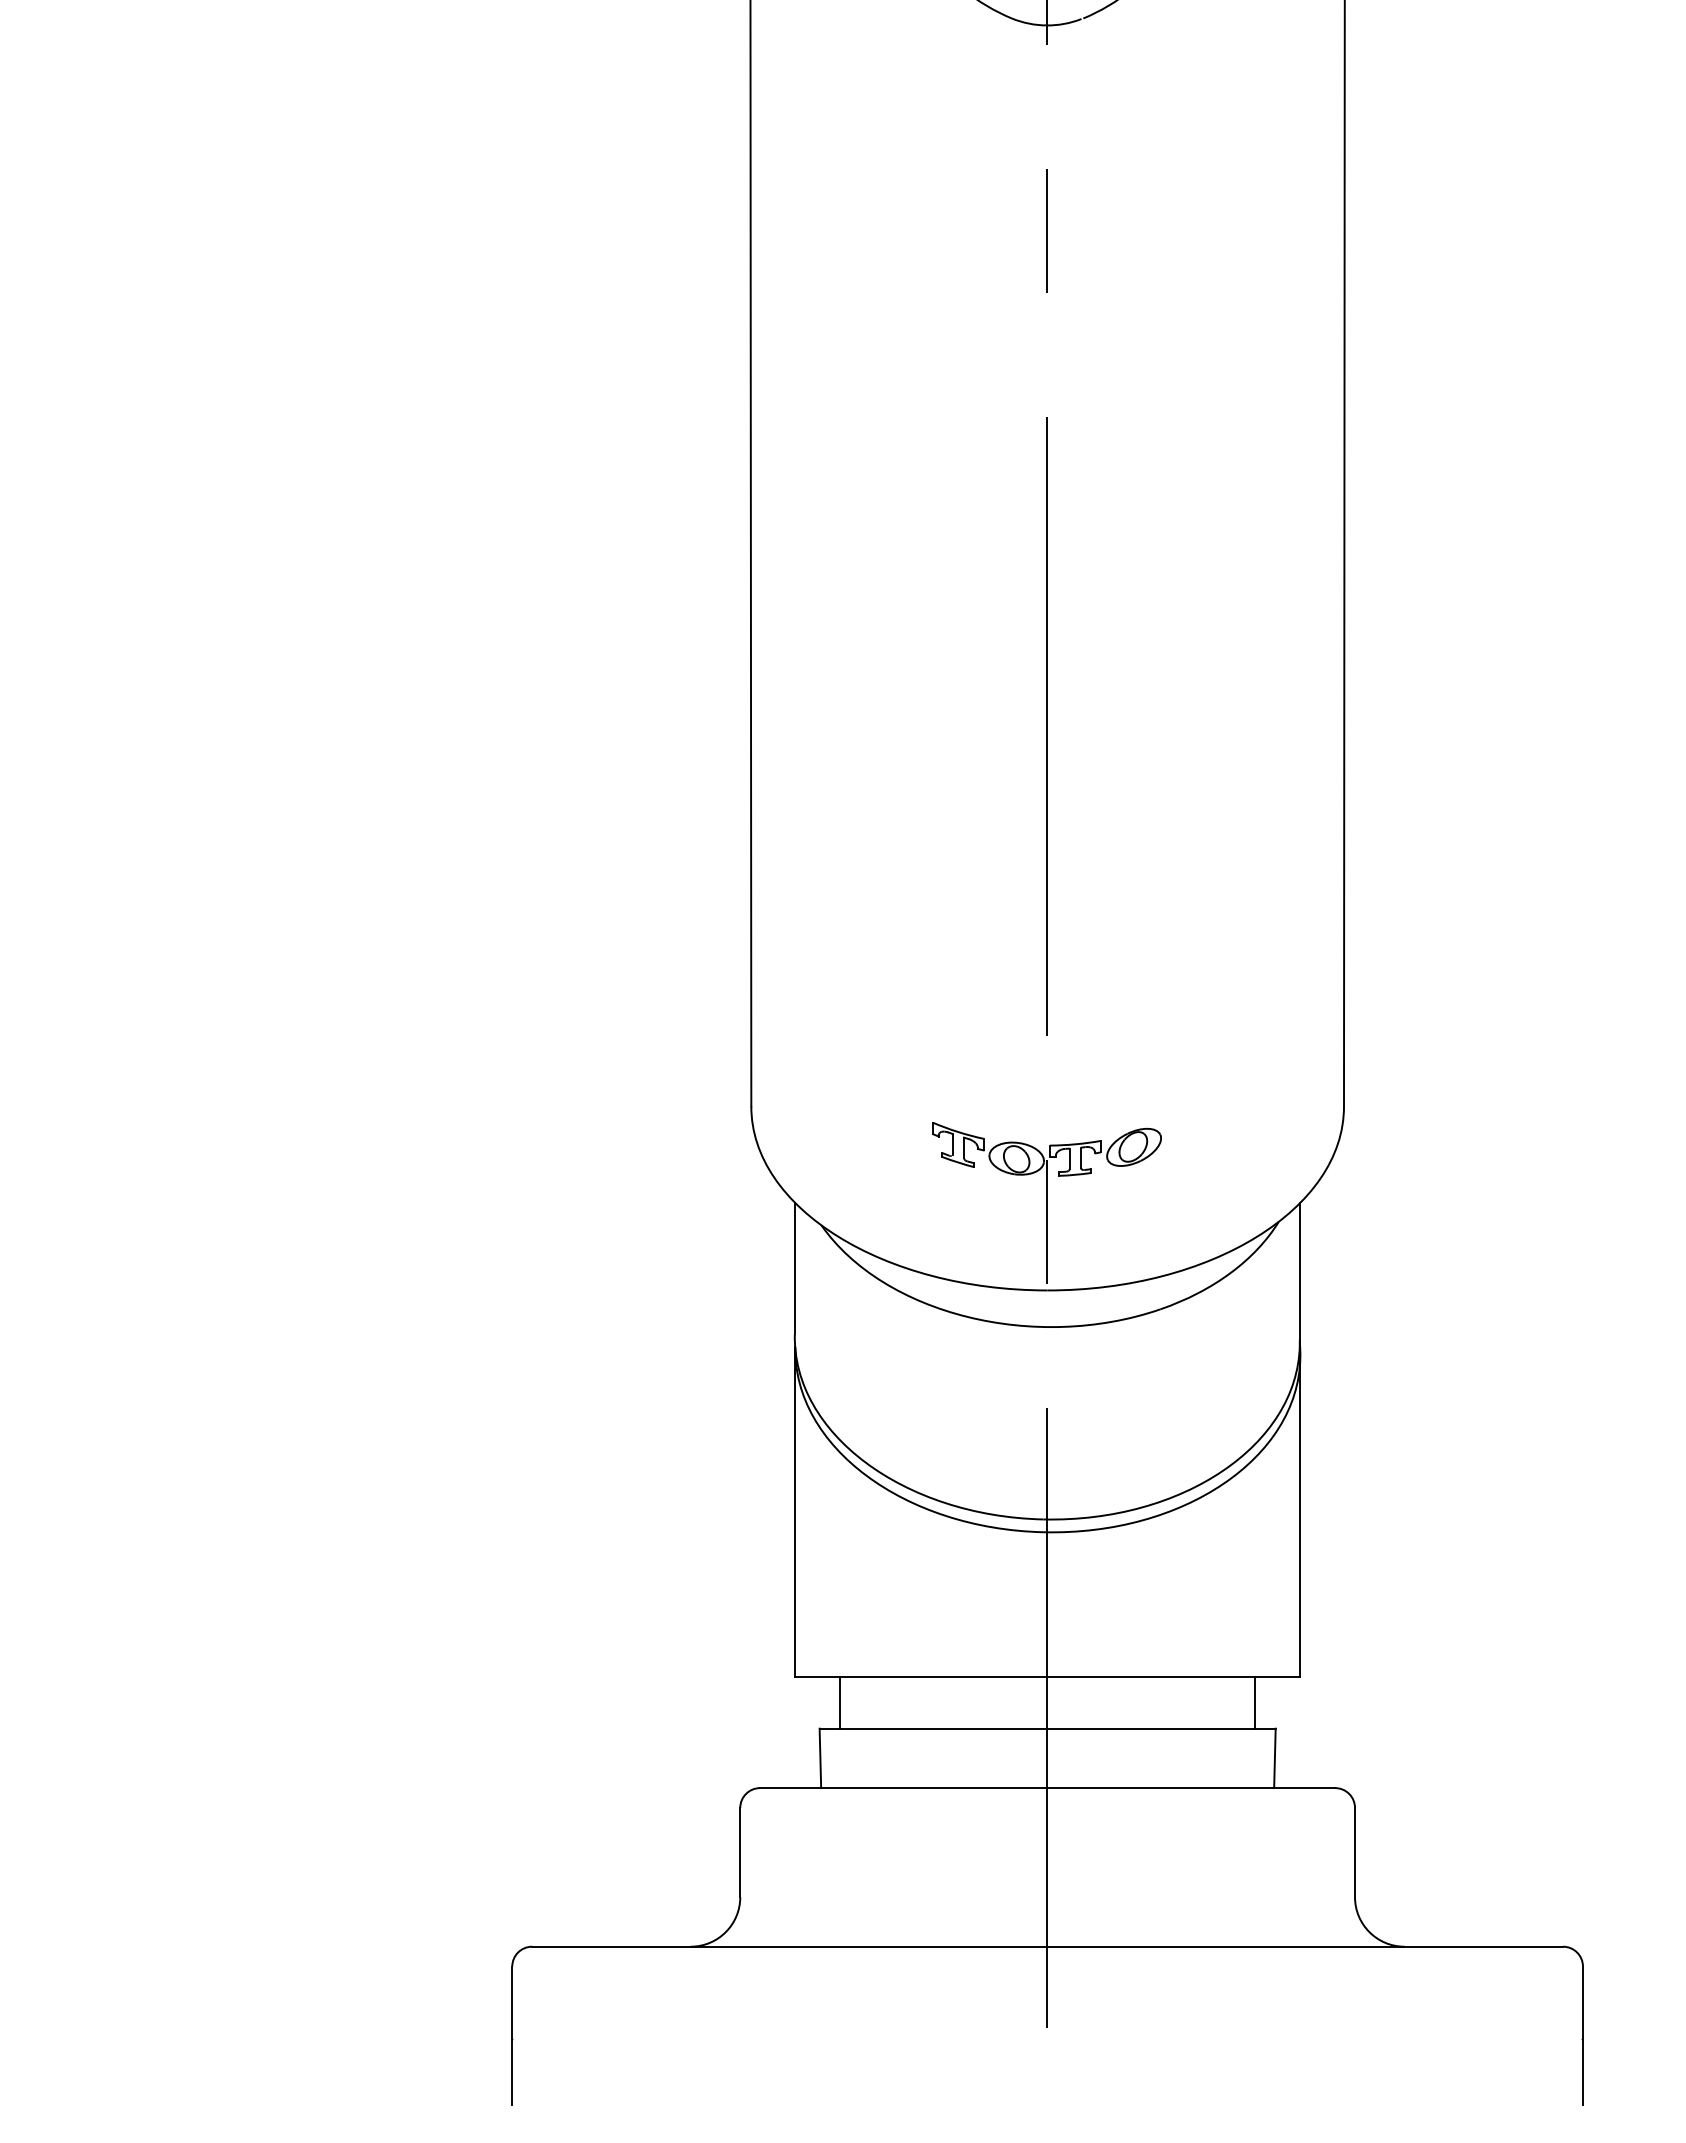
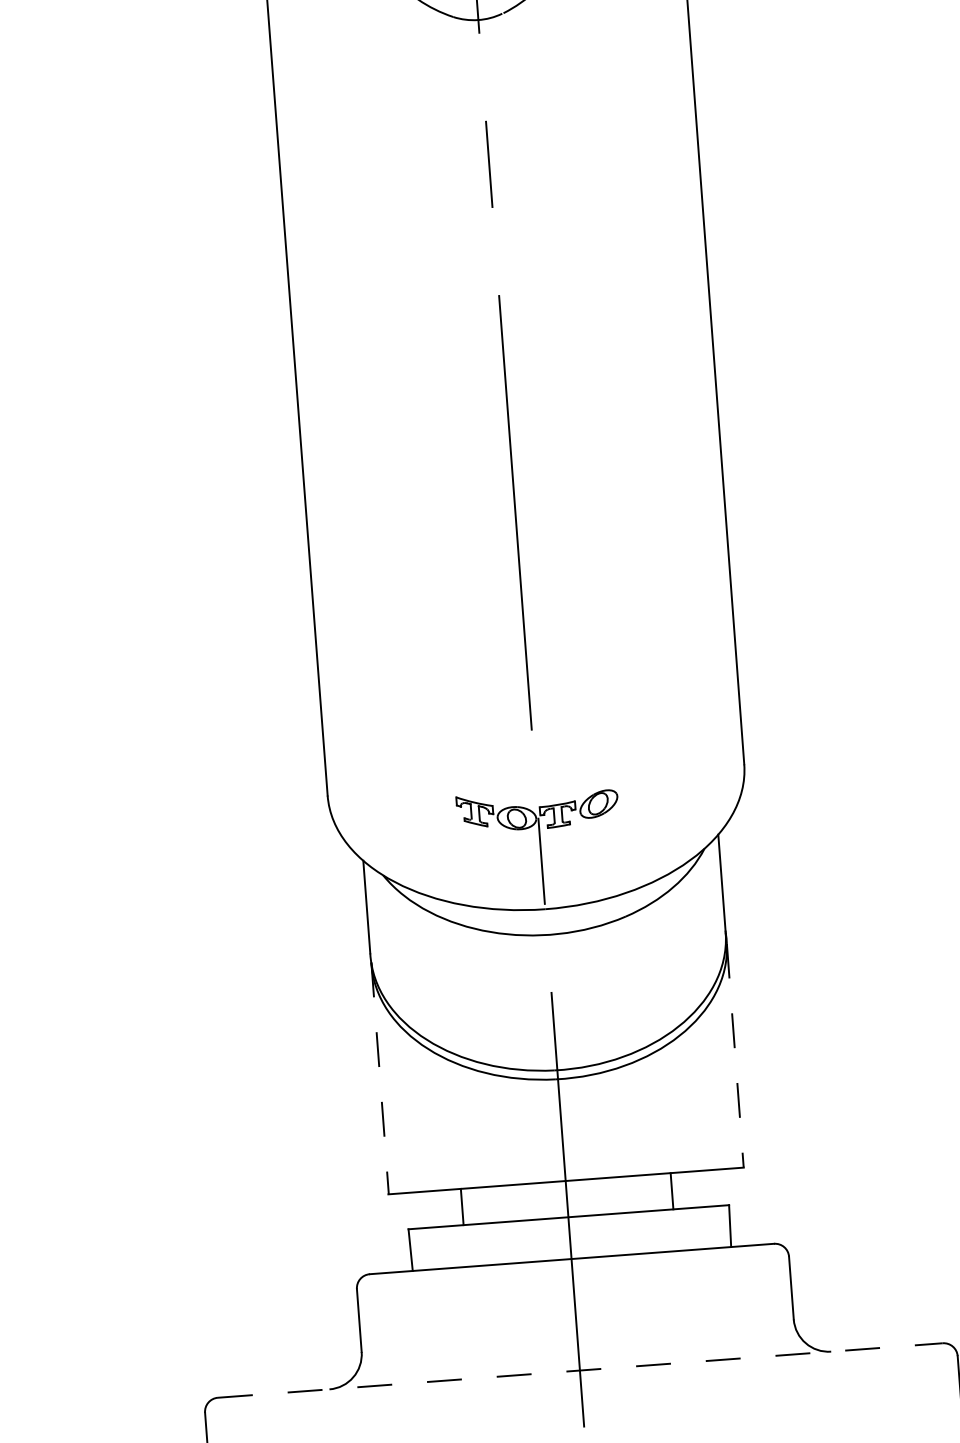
line: (795, 1512) -> (380, 1078), solid -> dashed
line: (1300, 1518) -> (735, 1056), solid -> dashed
line: (839, 1702) -> (461, 1206), moved
line: (1255, 1702) -> (672, 1190), moved
line: (1047, 1946) -> (580, 1370), solid -> dashed

